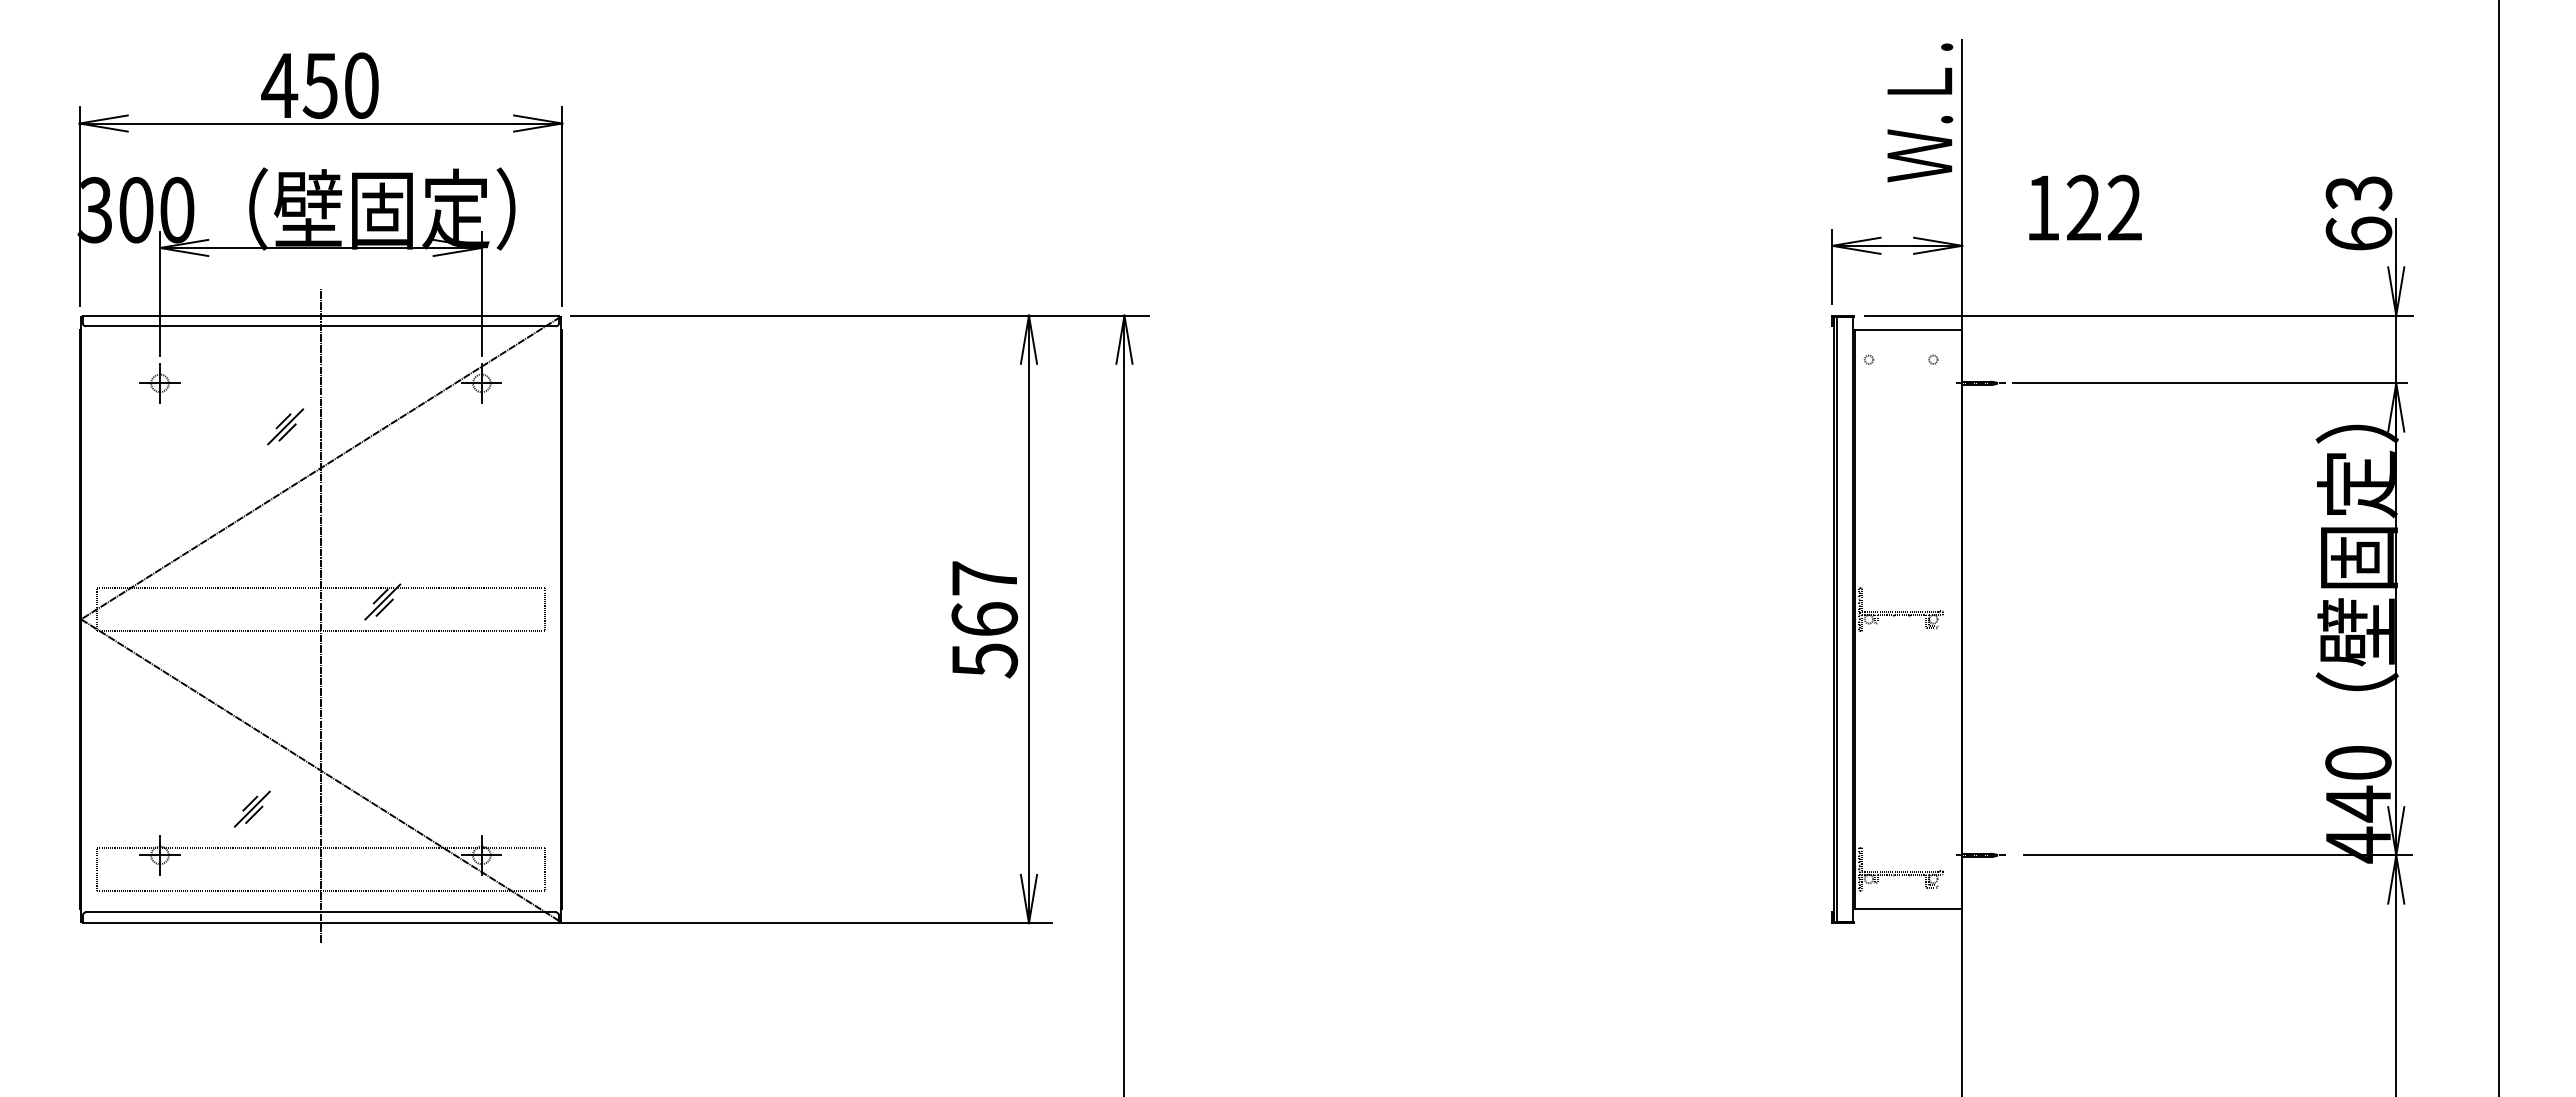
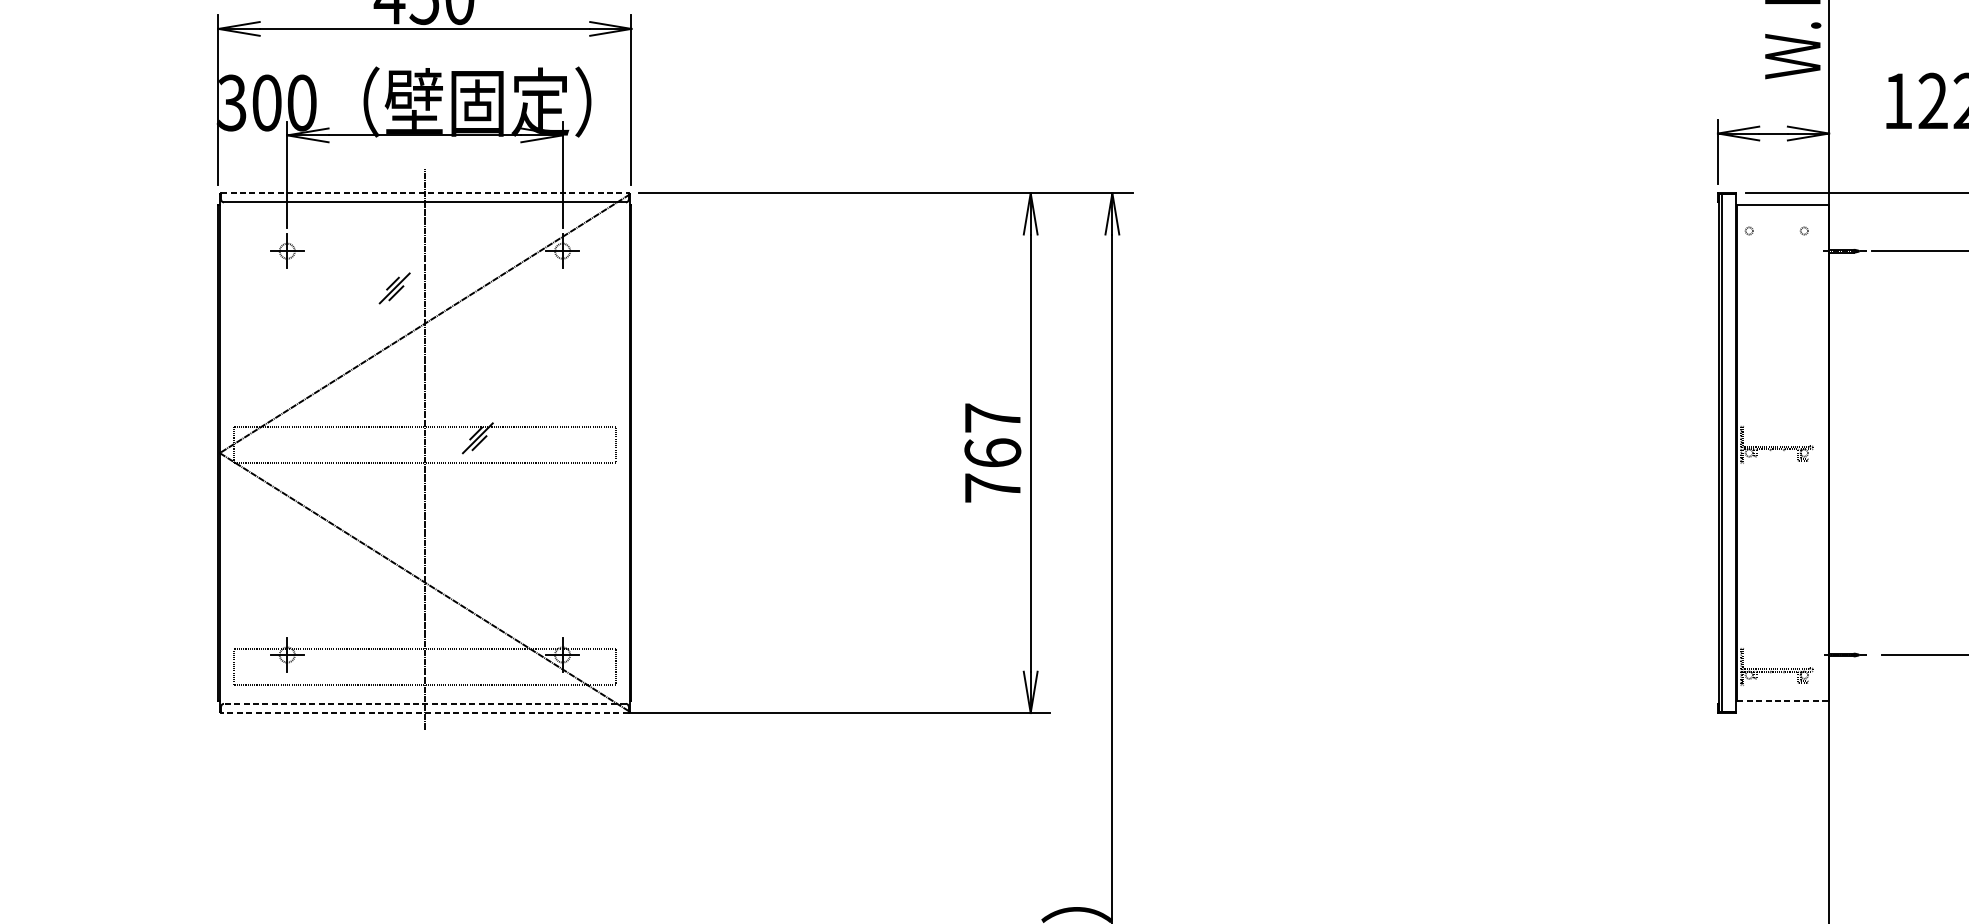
line: (321, 315) -> (425, 193), solid -> dashed
text: (985, 660) -> (993, 488), 567 -> 767
part: (251, 808) -> (365, 614), removed
line: (1908, 909) -> (1783, 701), solid -> dashed
line: (320, 912) -> (424, 703), solid -> dashed
line: (320, 923) -> (424, 713), solid -> dashed

